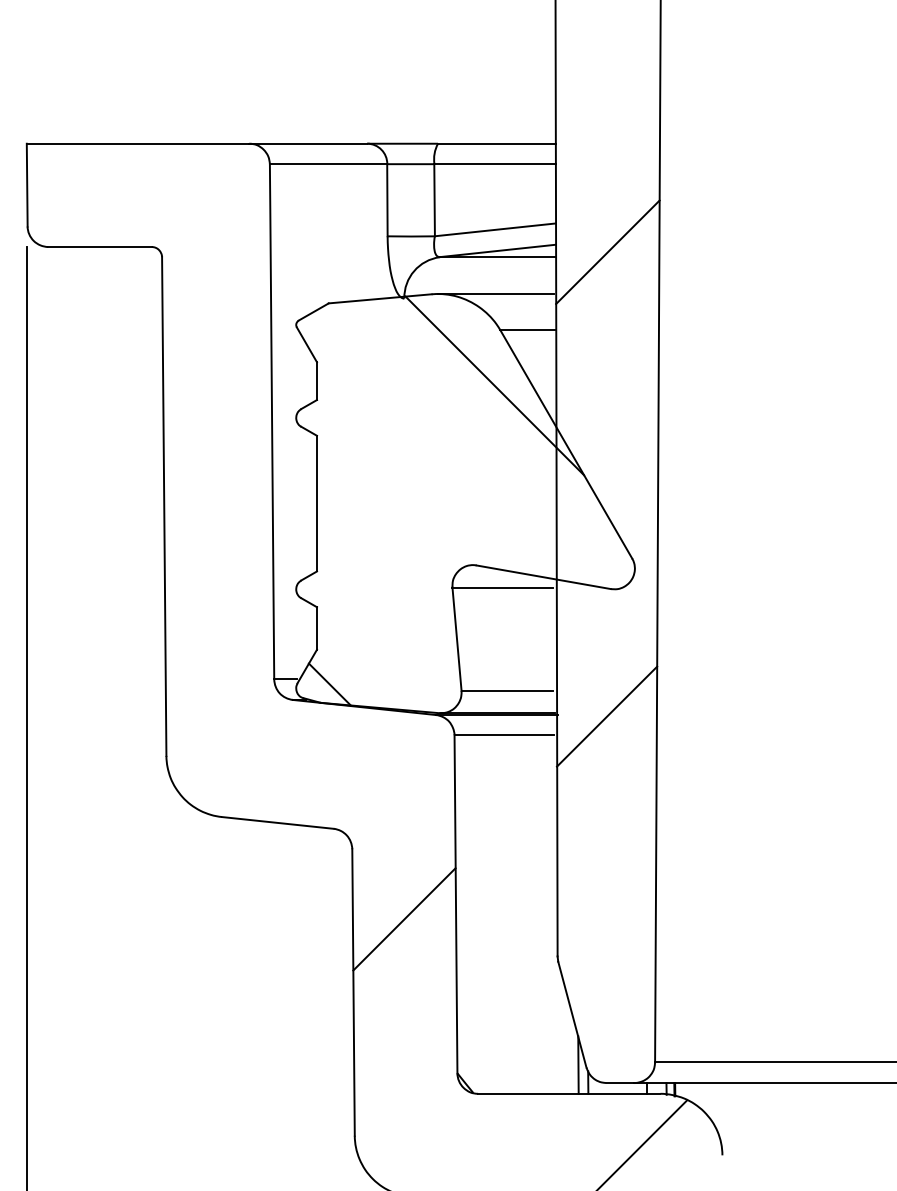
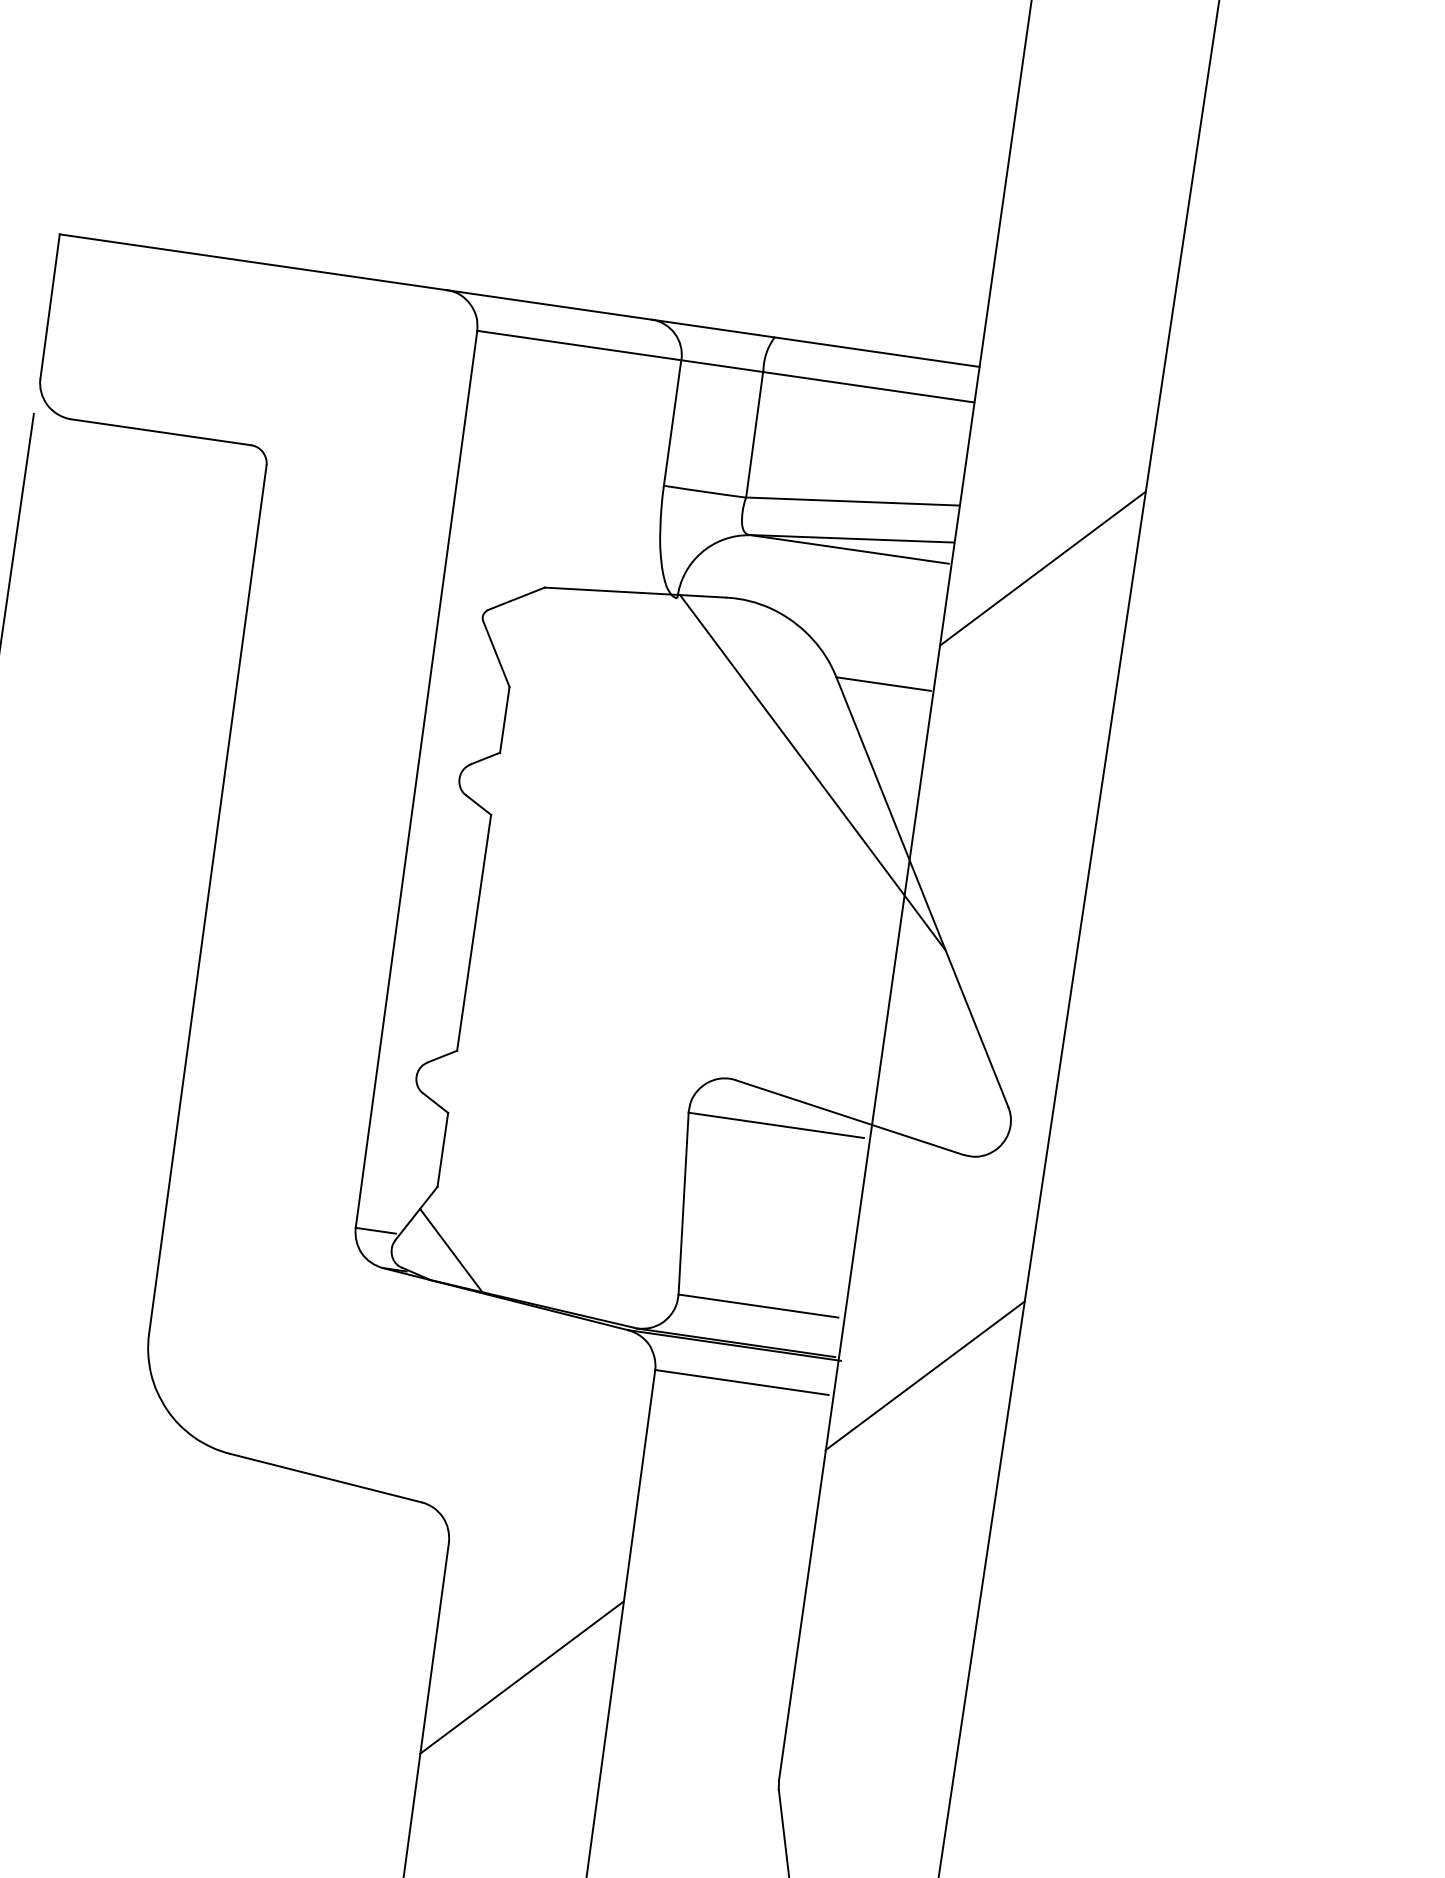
line: (495, 294) -> (836, 613), removed

